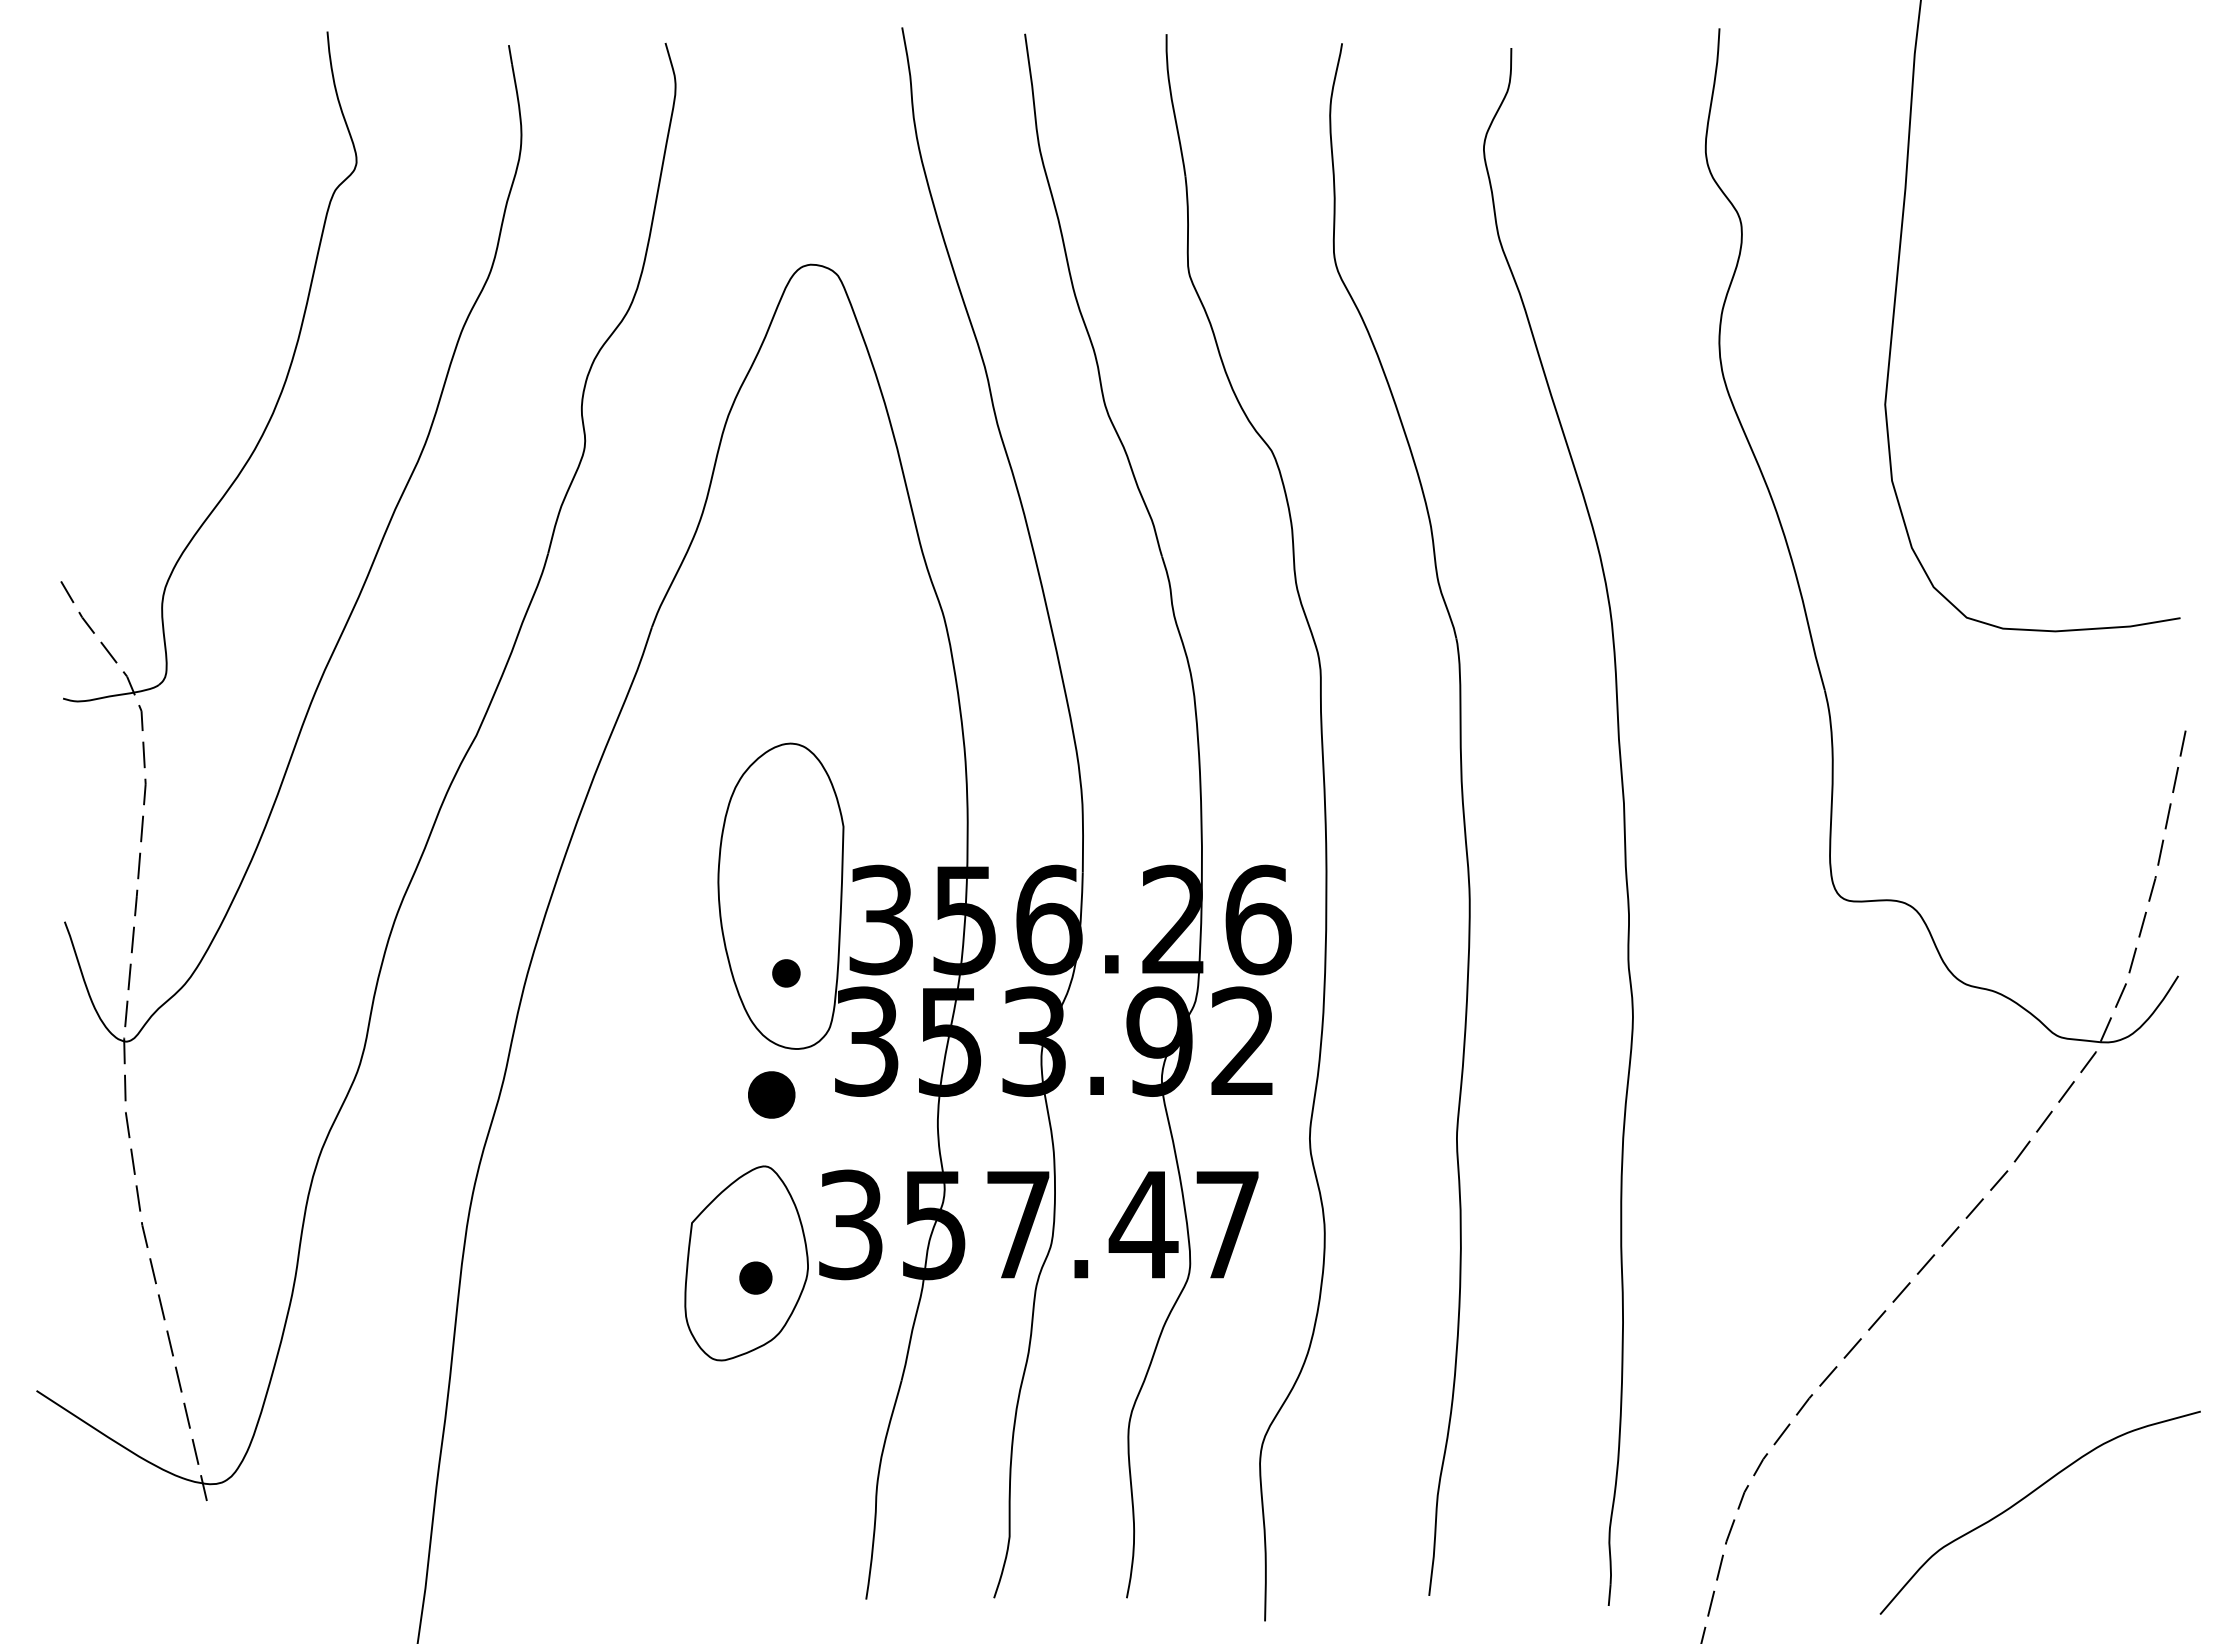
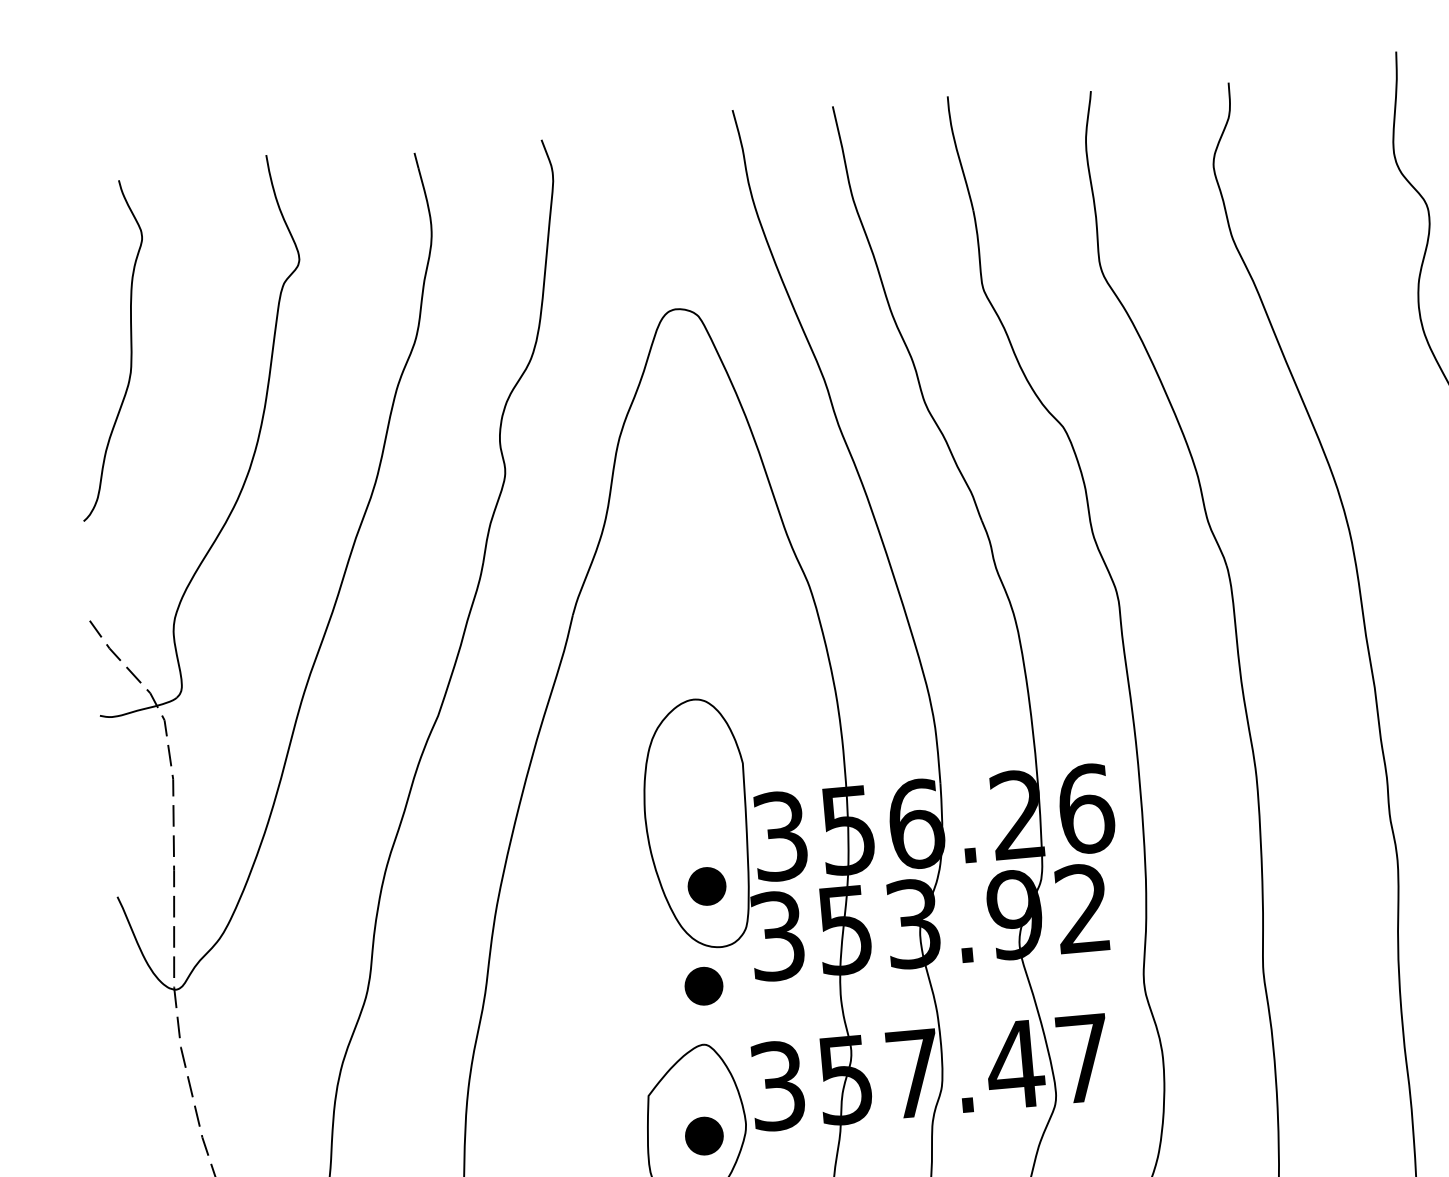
curve: (140, 252) -> (130, 347), added
part: (786, 973) -> (707, 886), size x1.67
part: (755, 1277) -> (704, 1135), size x1.43

